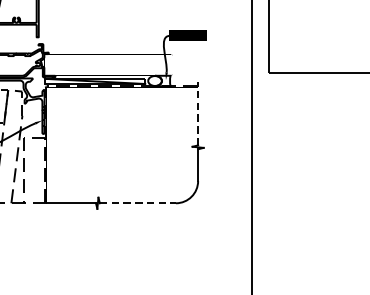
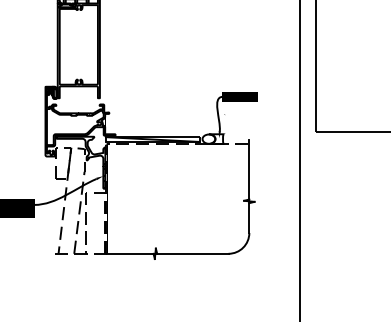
line: (198, 113) -> (249, 169), dashed -> solid
line: (137, 202) -> (192, 253), dashed -> solid

